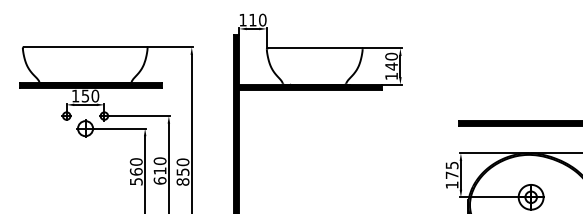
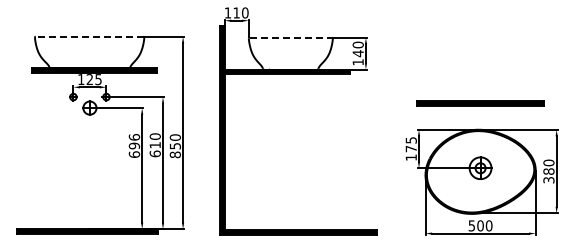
line: (85, 46) -> (89, 36), solid -> dashed
line: (315, 48) -> (291, 37), solid -> dashed
text: (89, 96) -> (93, 79), 150 -> 125
text: (136, 171) -> (134, 145), 560 -> 696

